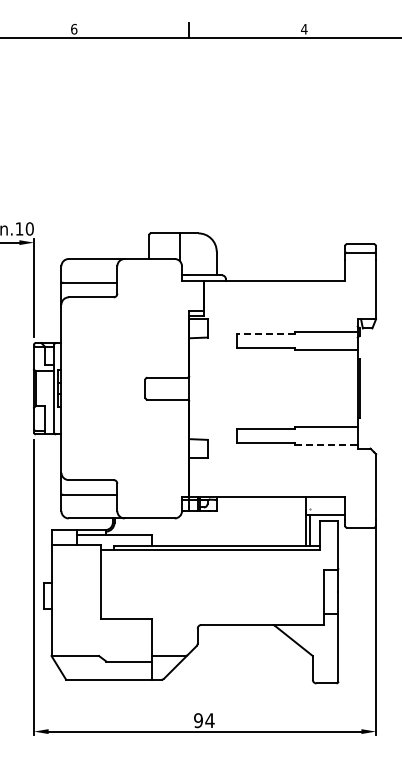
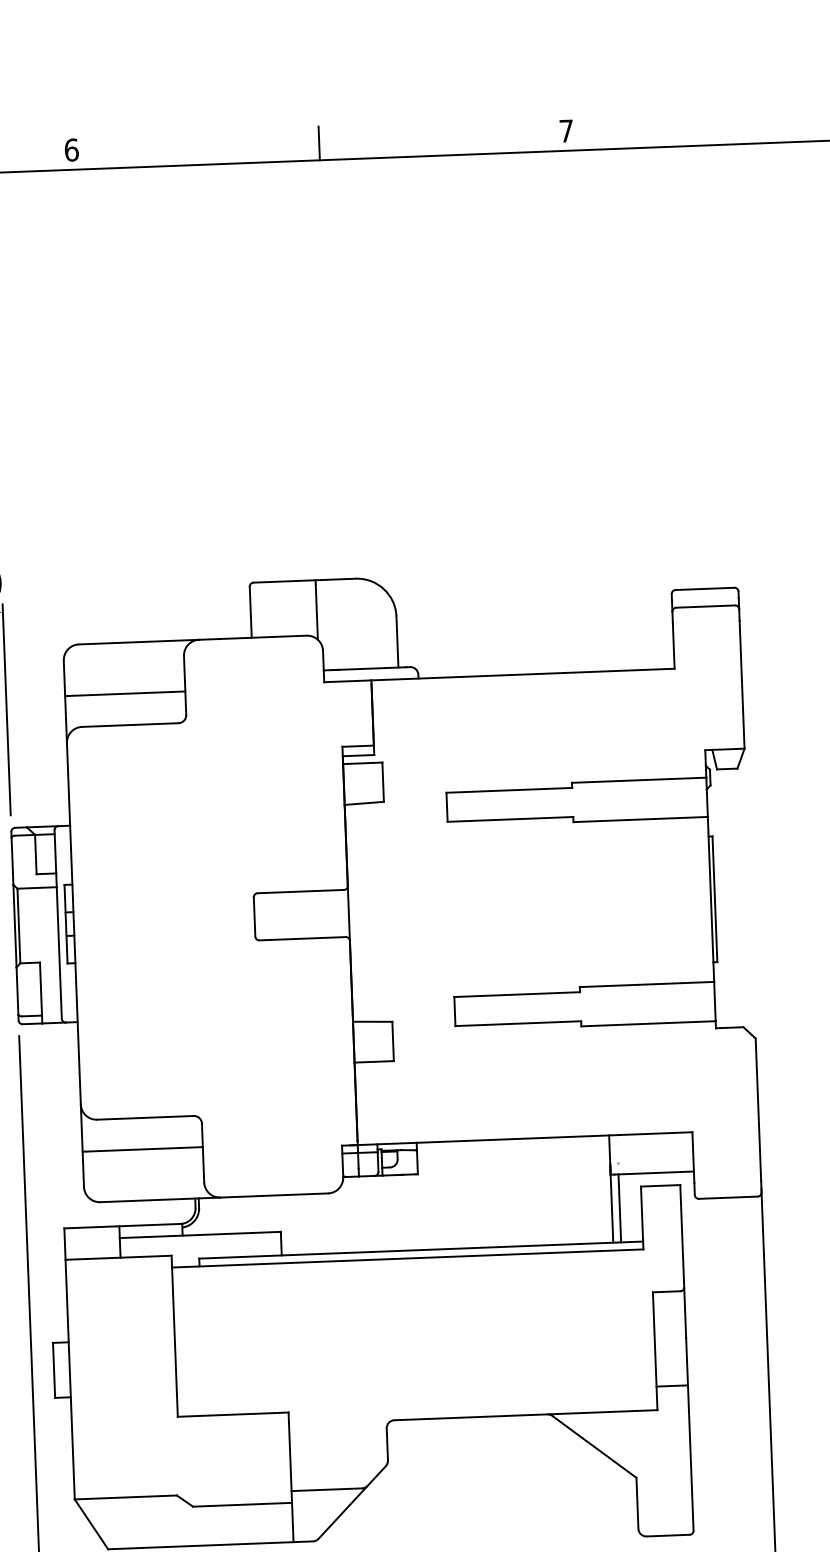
text: (304, 29) -> (566, 131), 4 -> 7
line: (265, 334) -> (508, 790), dashed -> solid
line: (327, 445) -> (650, 1024), dashed -> solid

